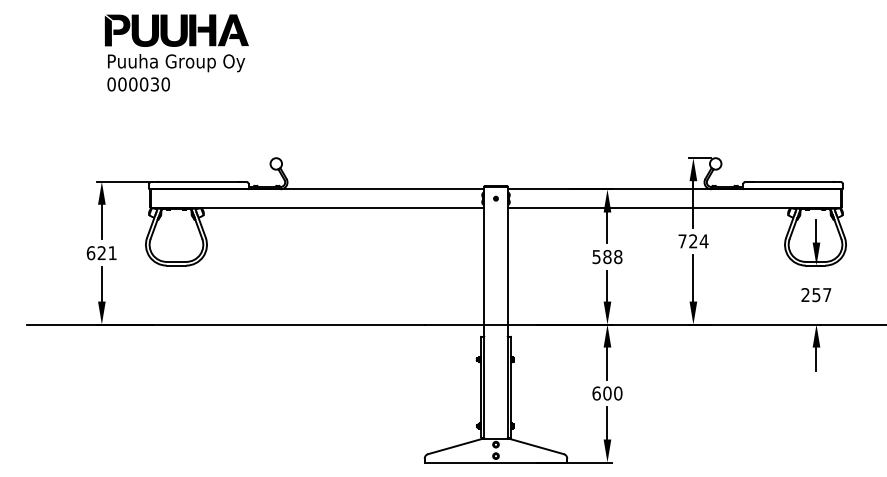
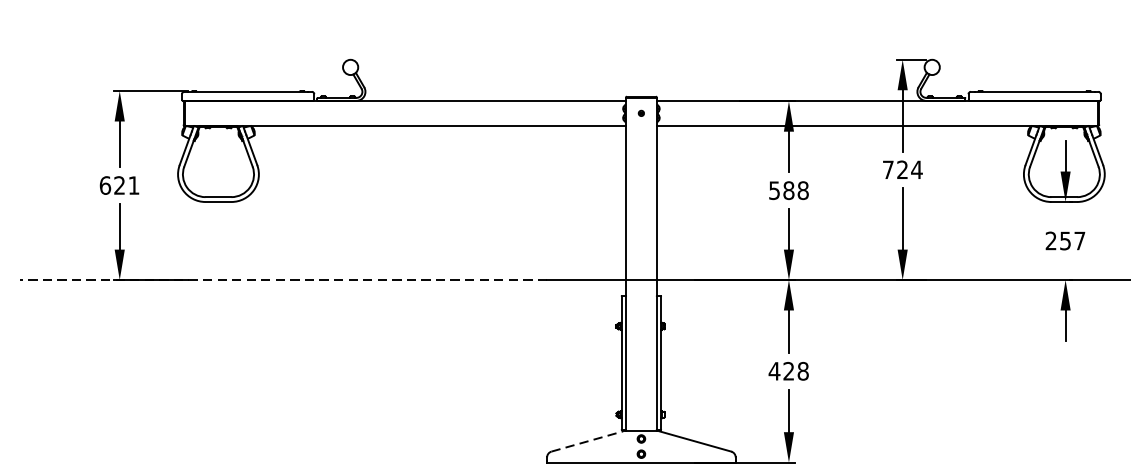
line: (225, 324) -> (283, 279), solid -> dashed
text: (607, 393) -> (788, 371), 600 -> 428
line: (455, 446) -> (587, 441), solid -> dashed

